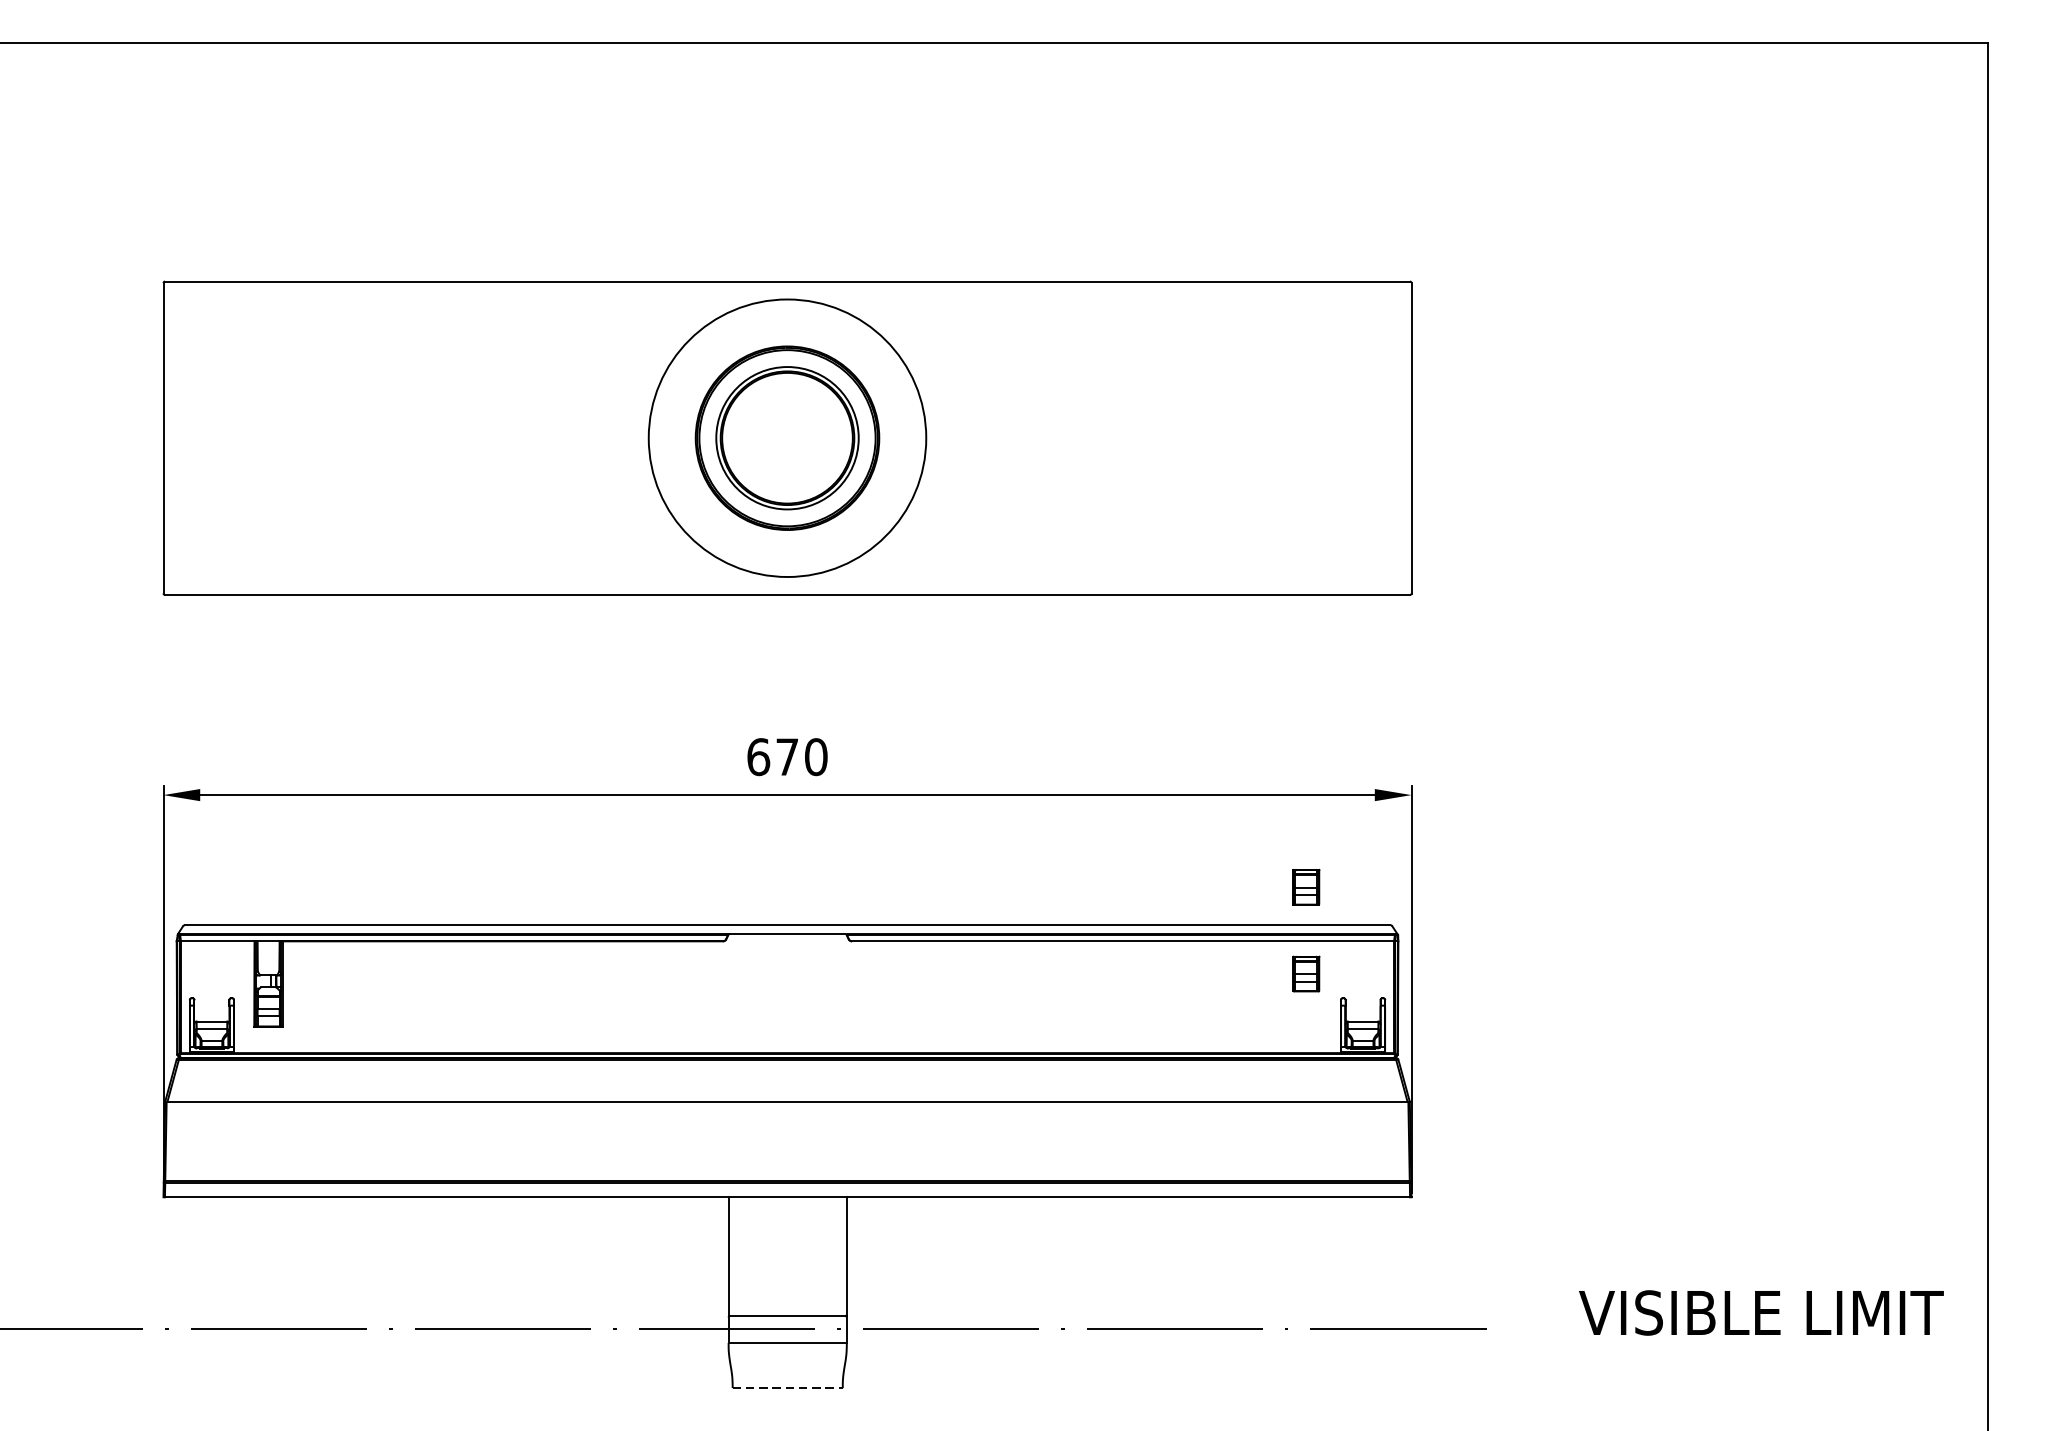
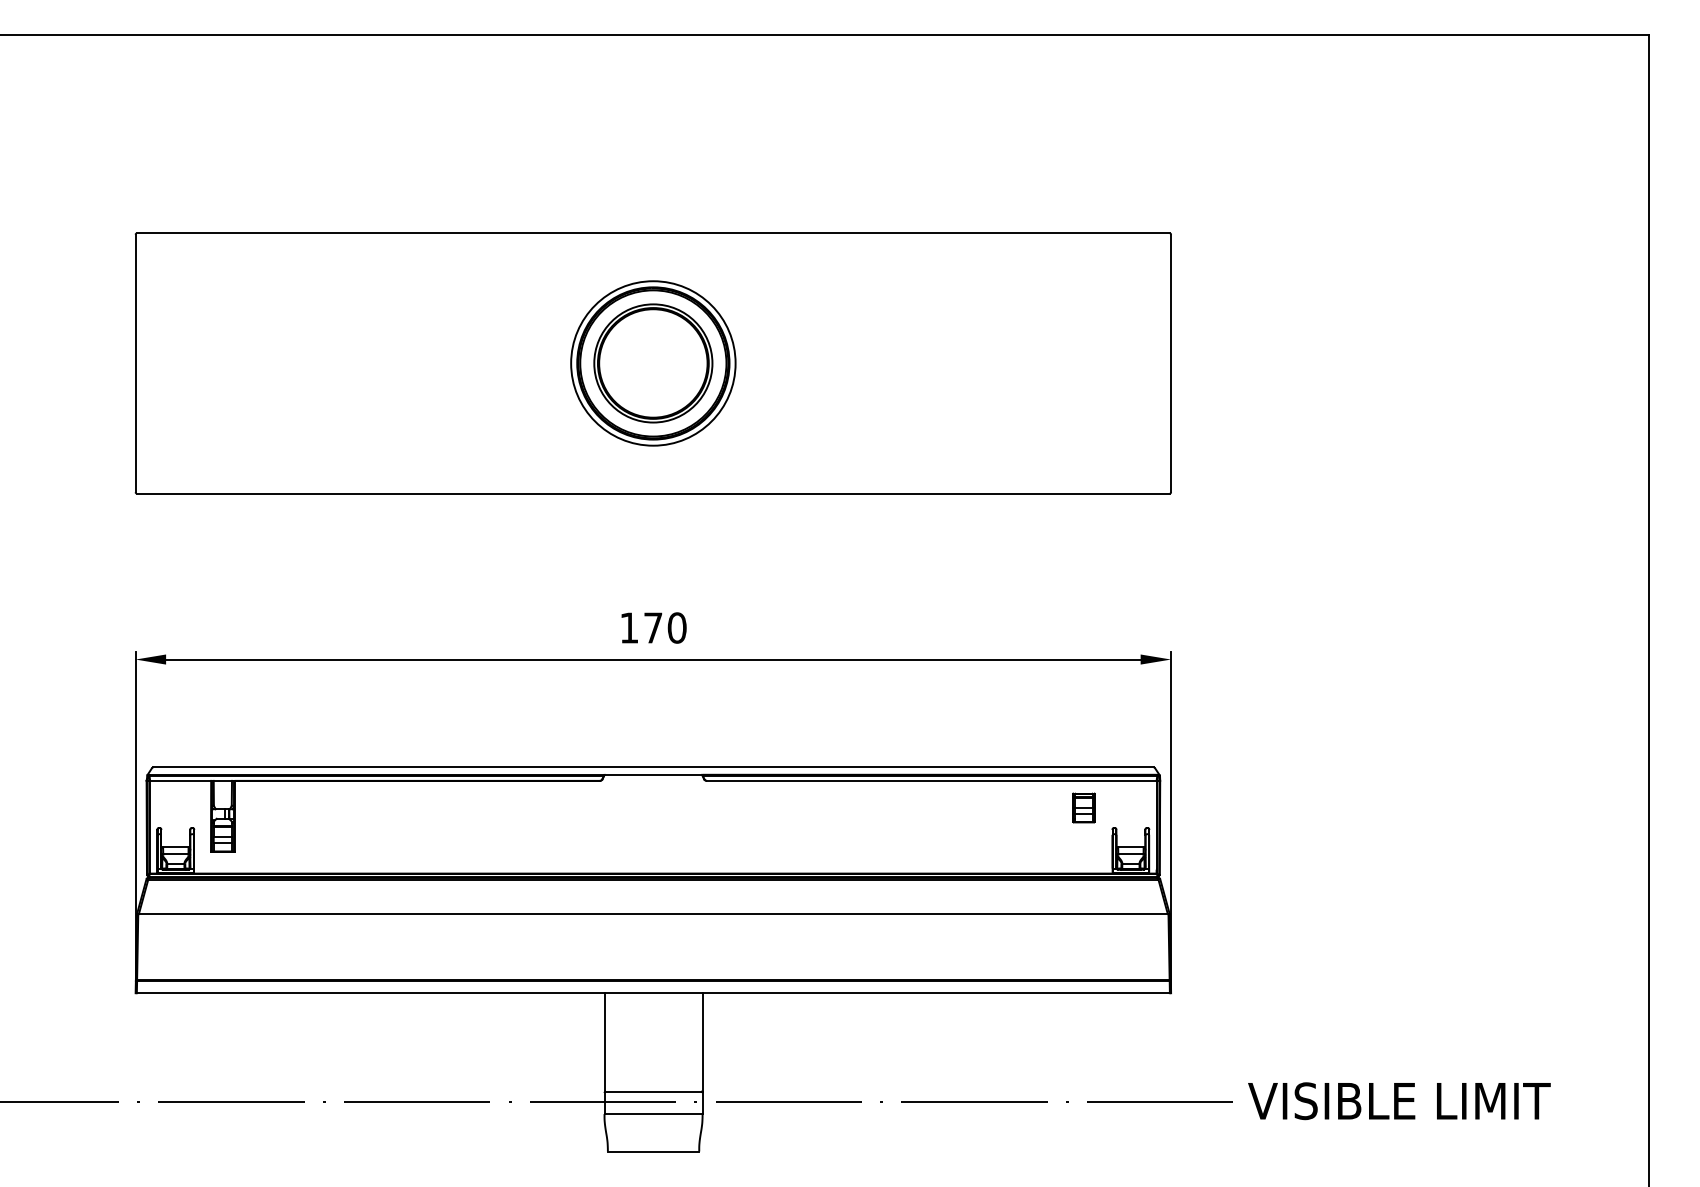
circle: (787, 438) -> (653, 363), size x0.71
text: (758, 756) -> (629, 627), 670 -> 170
part: (1305, 886) -> (1083, 735), removed
text: (1761, 1313) -> (1399, 1101), moved
line: (787, 1388) -> (653, 1151), dashed -> solid

